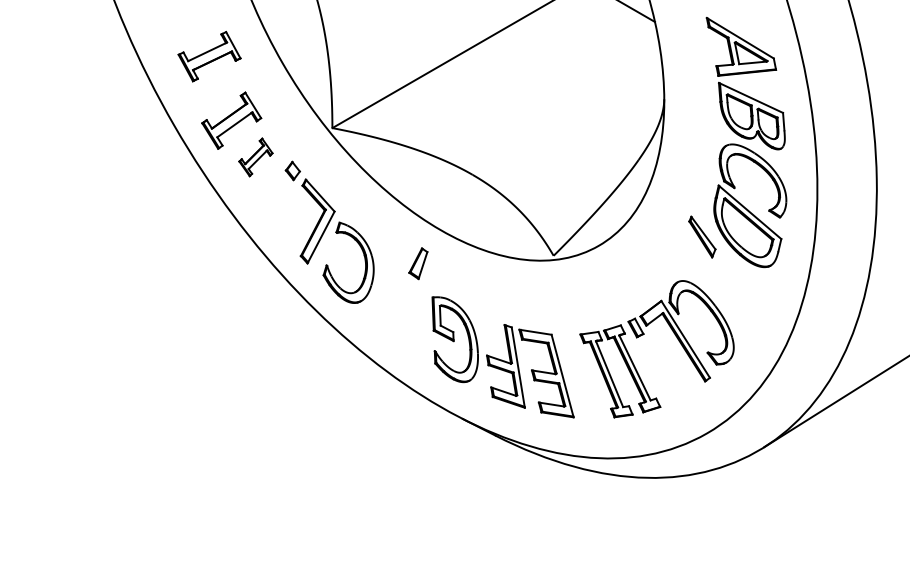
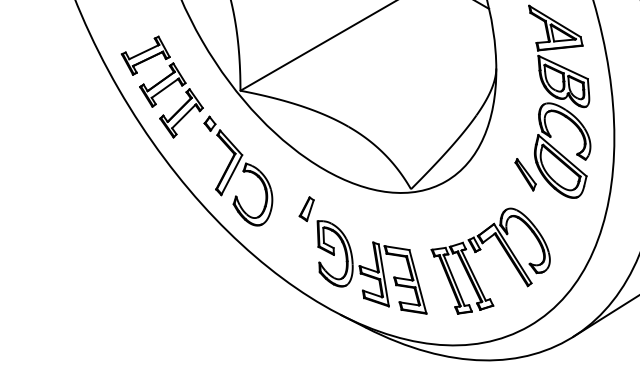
part: (209, 56) -> (145, 55), moved
part: (255, 157) -> (181, 113), size x1.67
part: (418, 263) -> (306, 209), moved

